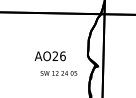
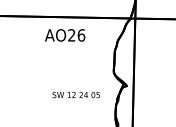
text: (49, 56) -> (64, 35), moved

